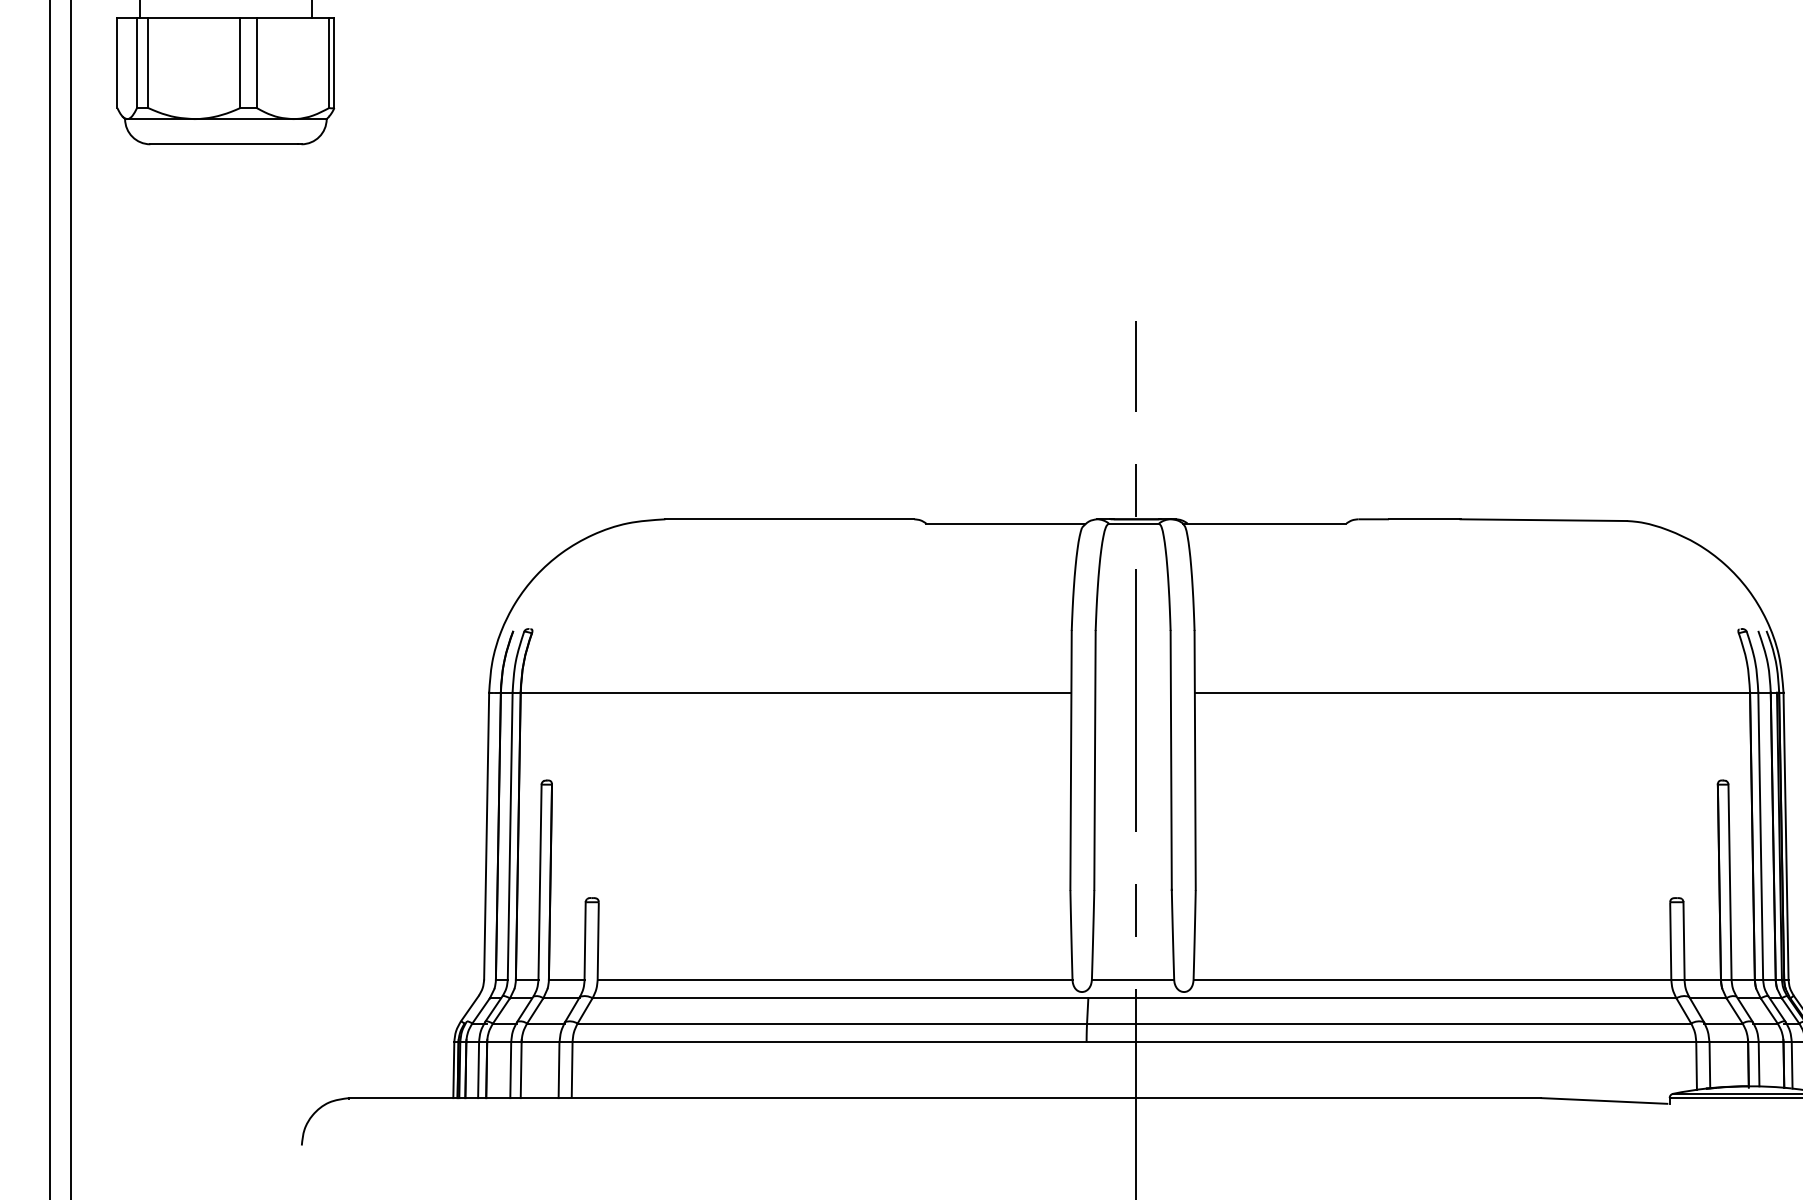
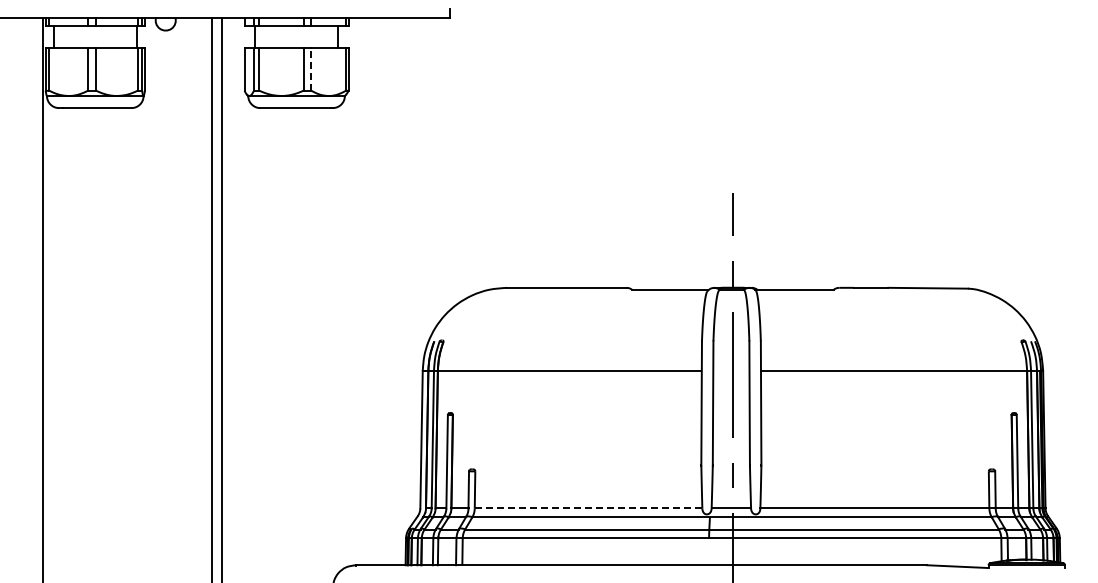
line: (257, 63) -> (311, 69), solid -> dashed
line: (834, 979) -> (588, 508), solid -> dashed

